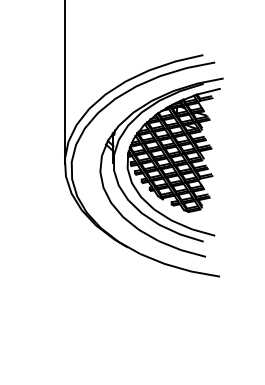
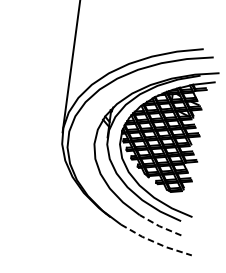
line: (181, 250) -> (159, 226), solid -> dashed
line: (179, 268) -> (155, 242), solid -> dashed

